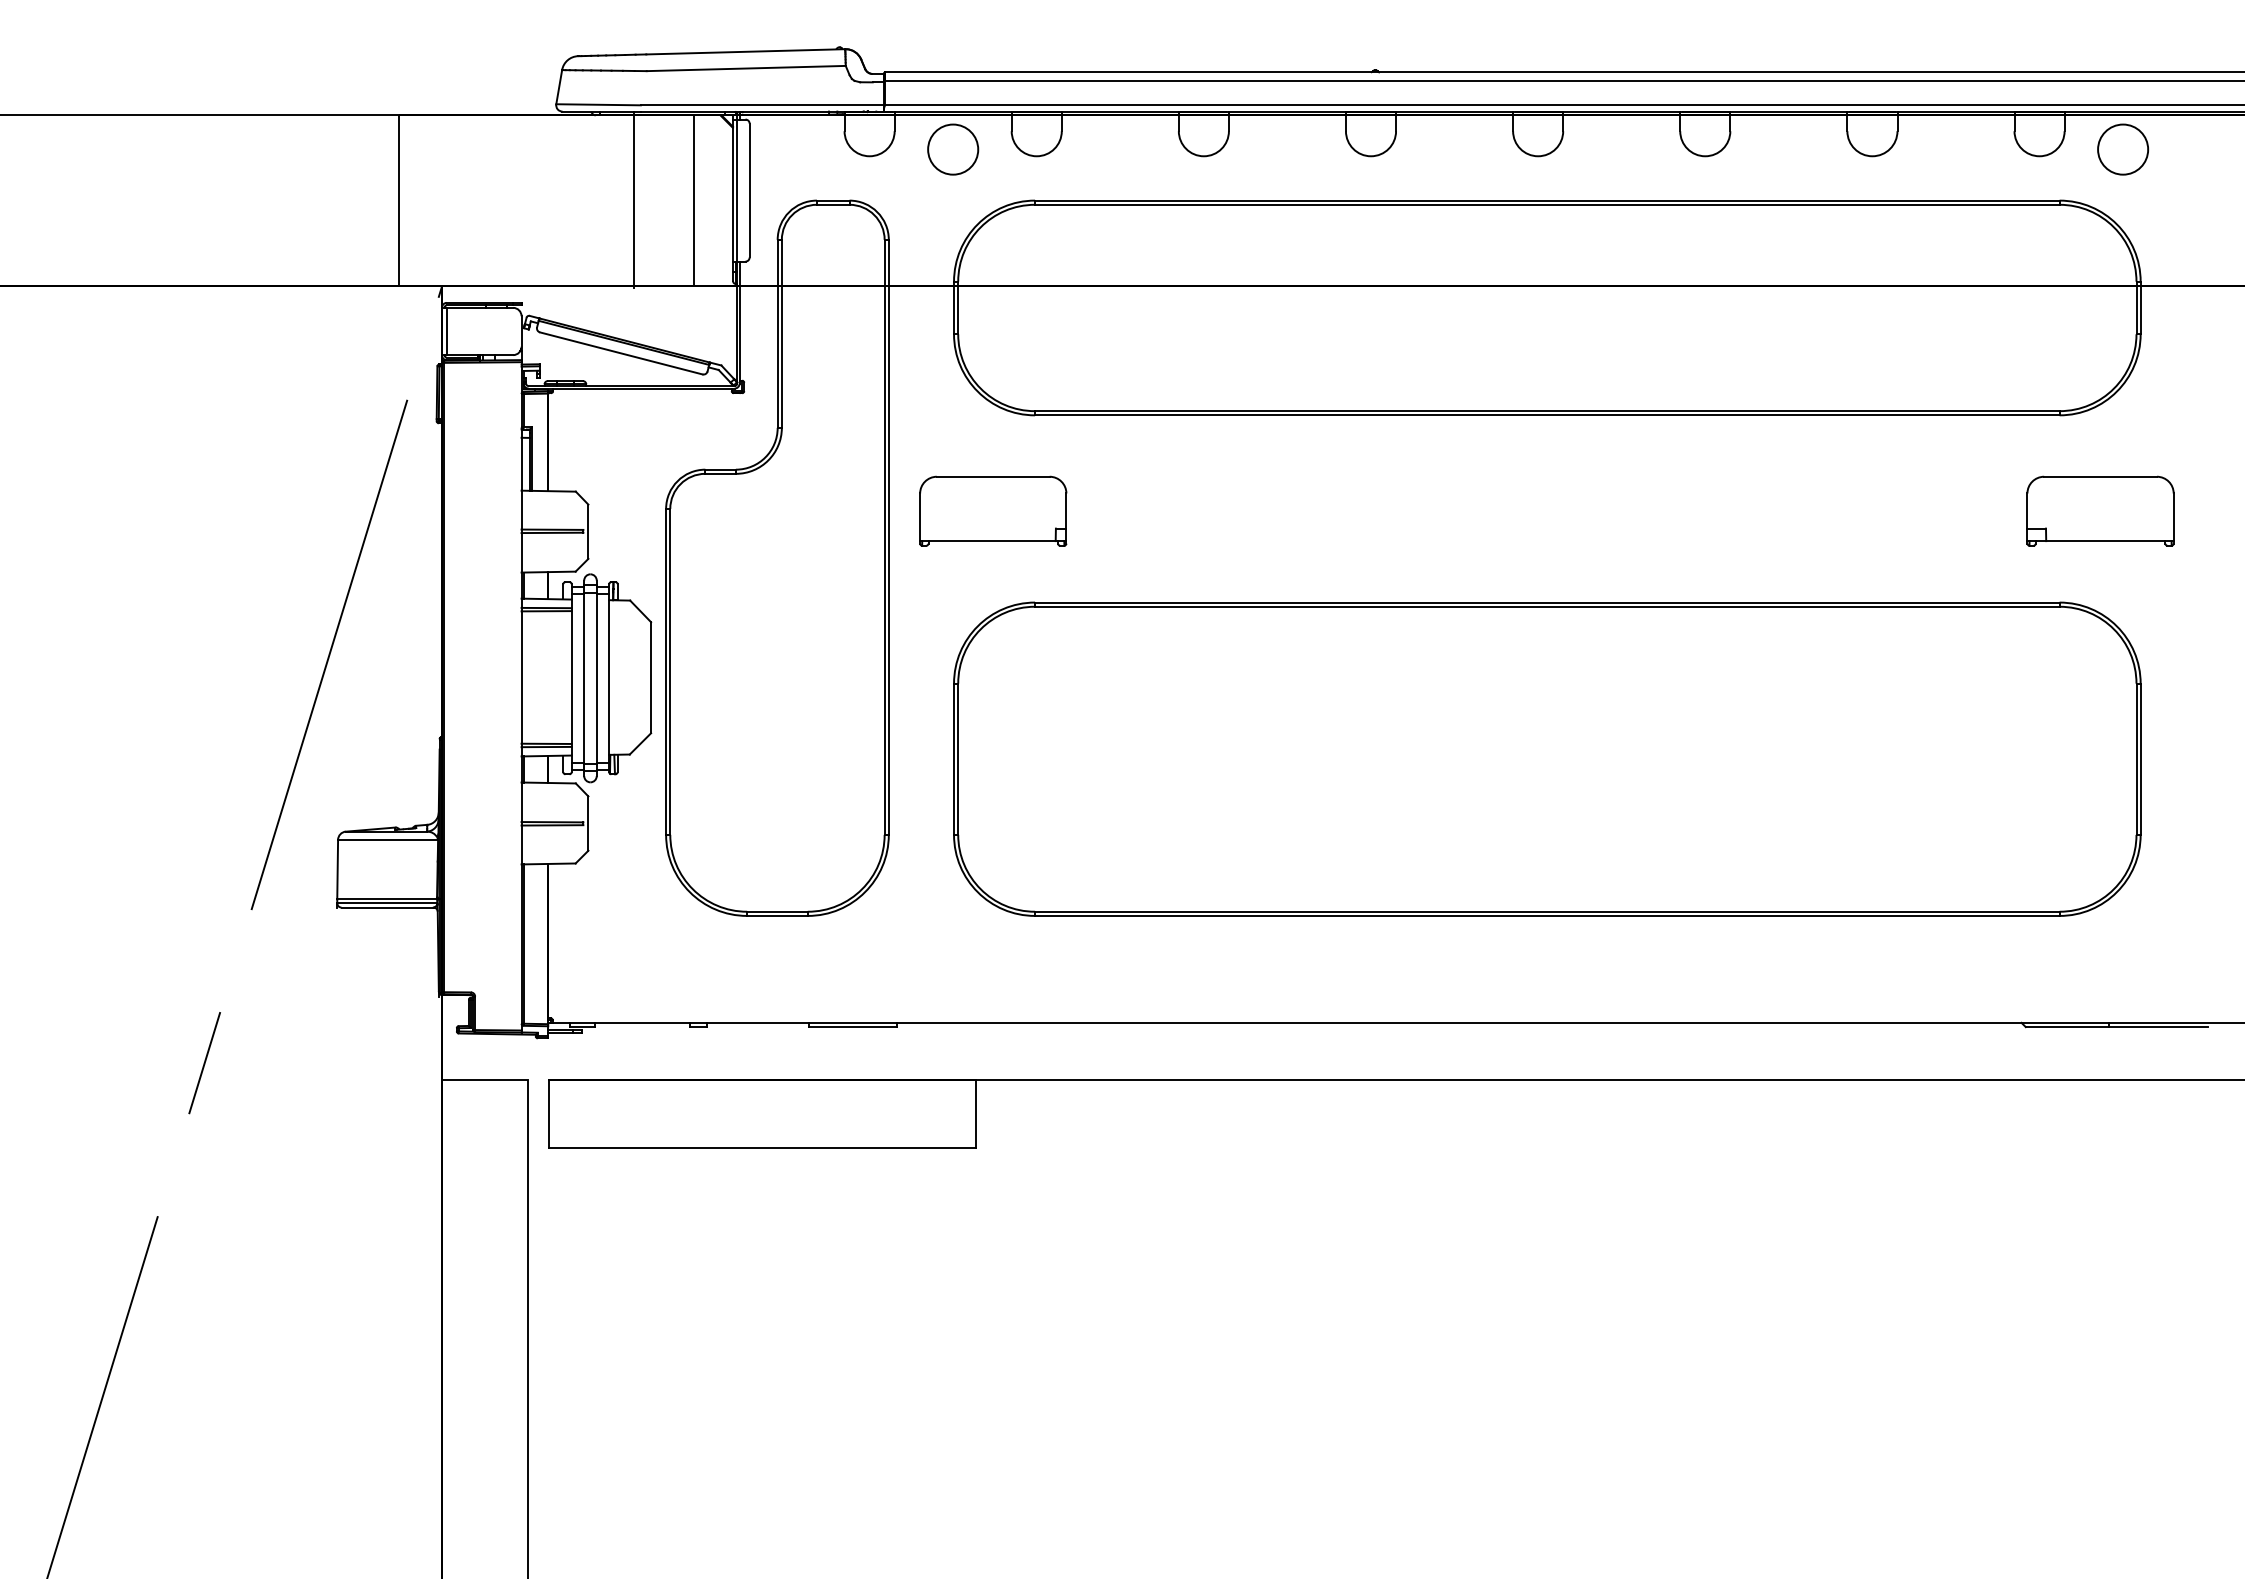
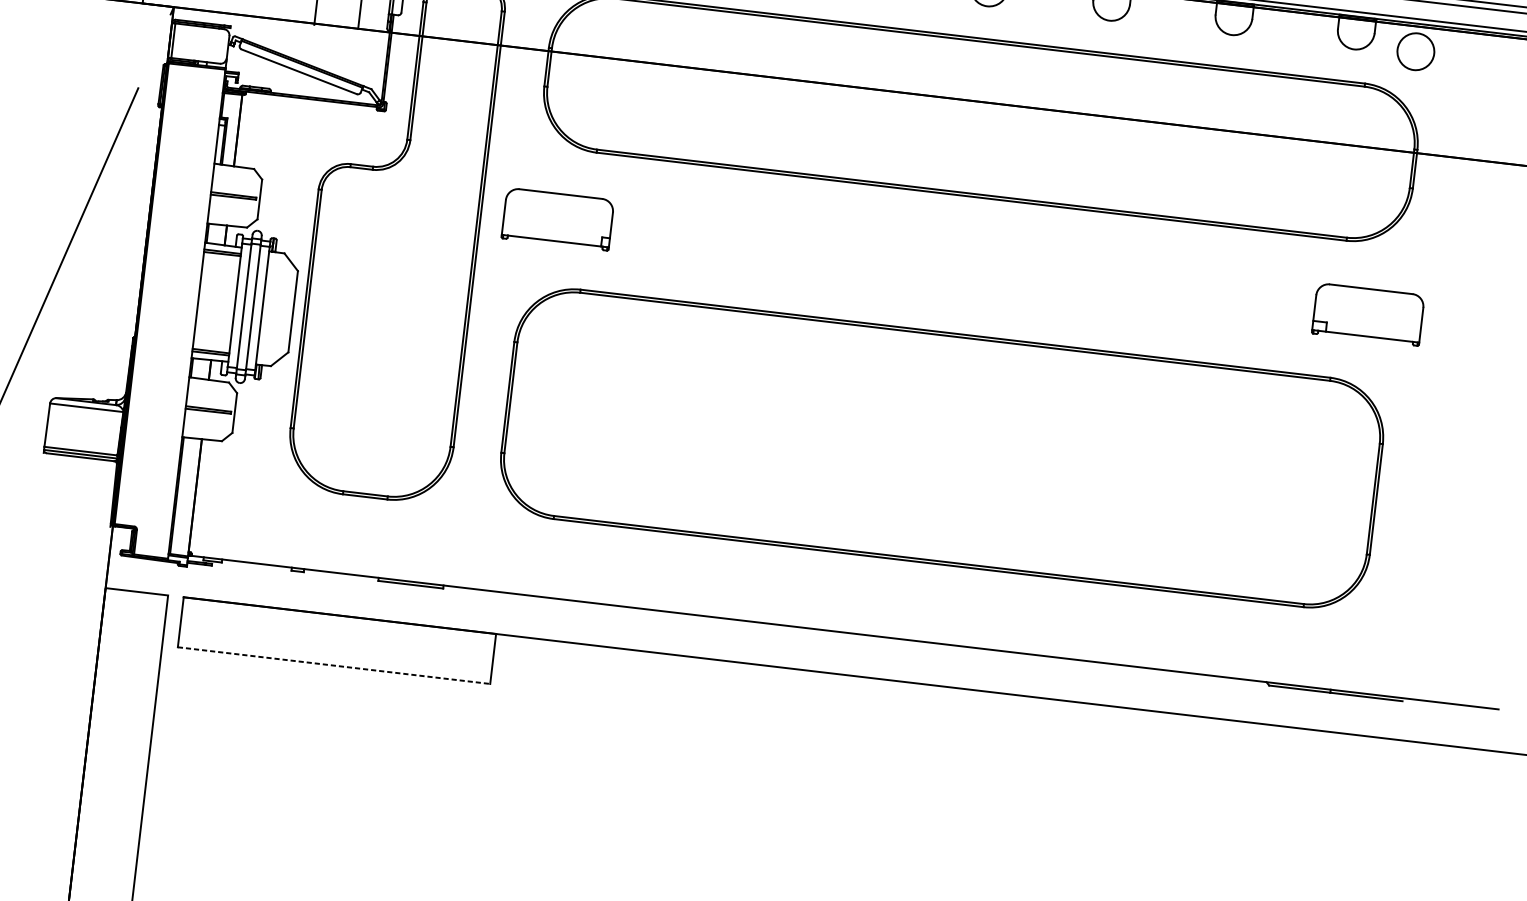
line: (762, 1148) -> (334, 665), solid -> dashed

